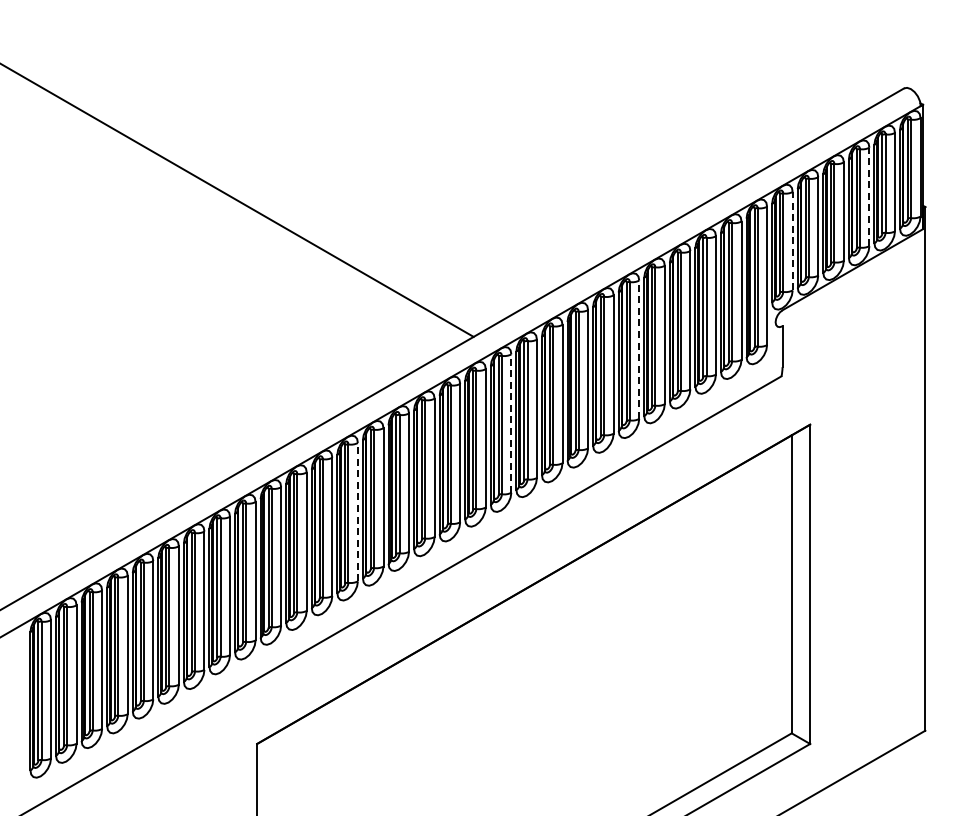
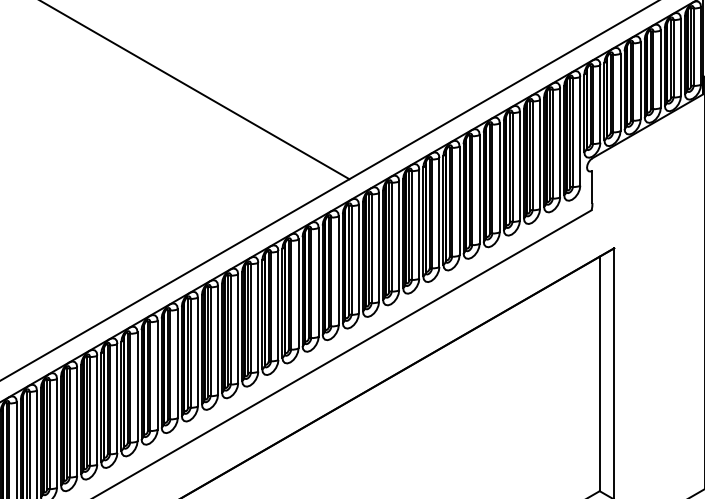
line: (869, 196) -> (660, 68), dashed -> solid
line: (792, 240) -> (600, 103), dashed -> solid
line: (639, 349) -> (479, 189), dashed -> solid
line: (511, 423) -> (379, 247), dashed -> solid
line: (357, 511) -> (258, 316), dashed -> solid

